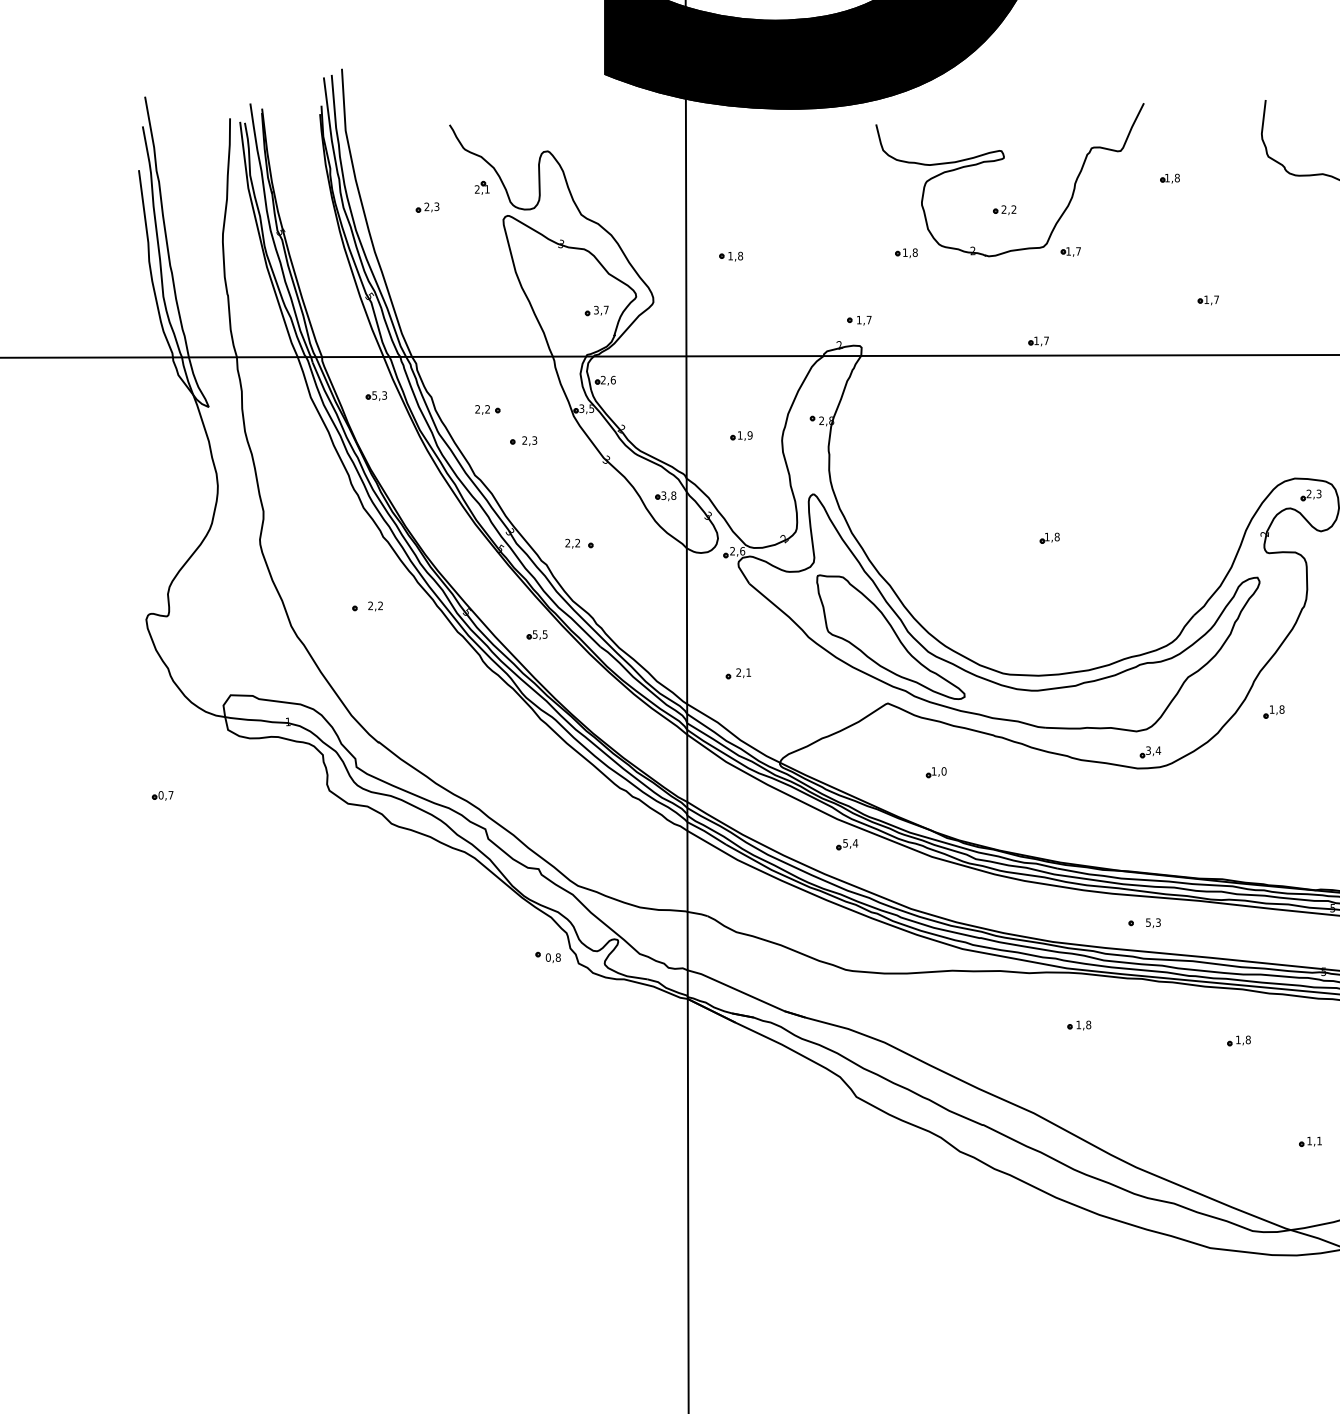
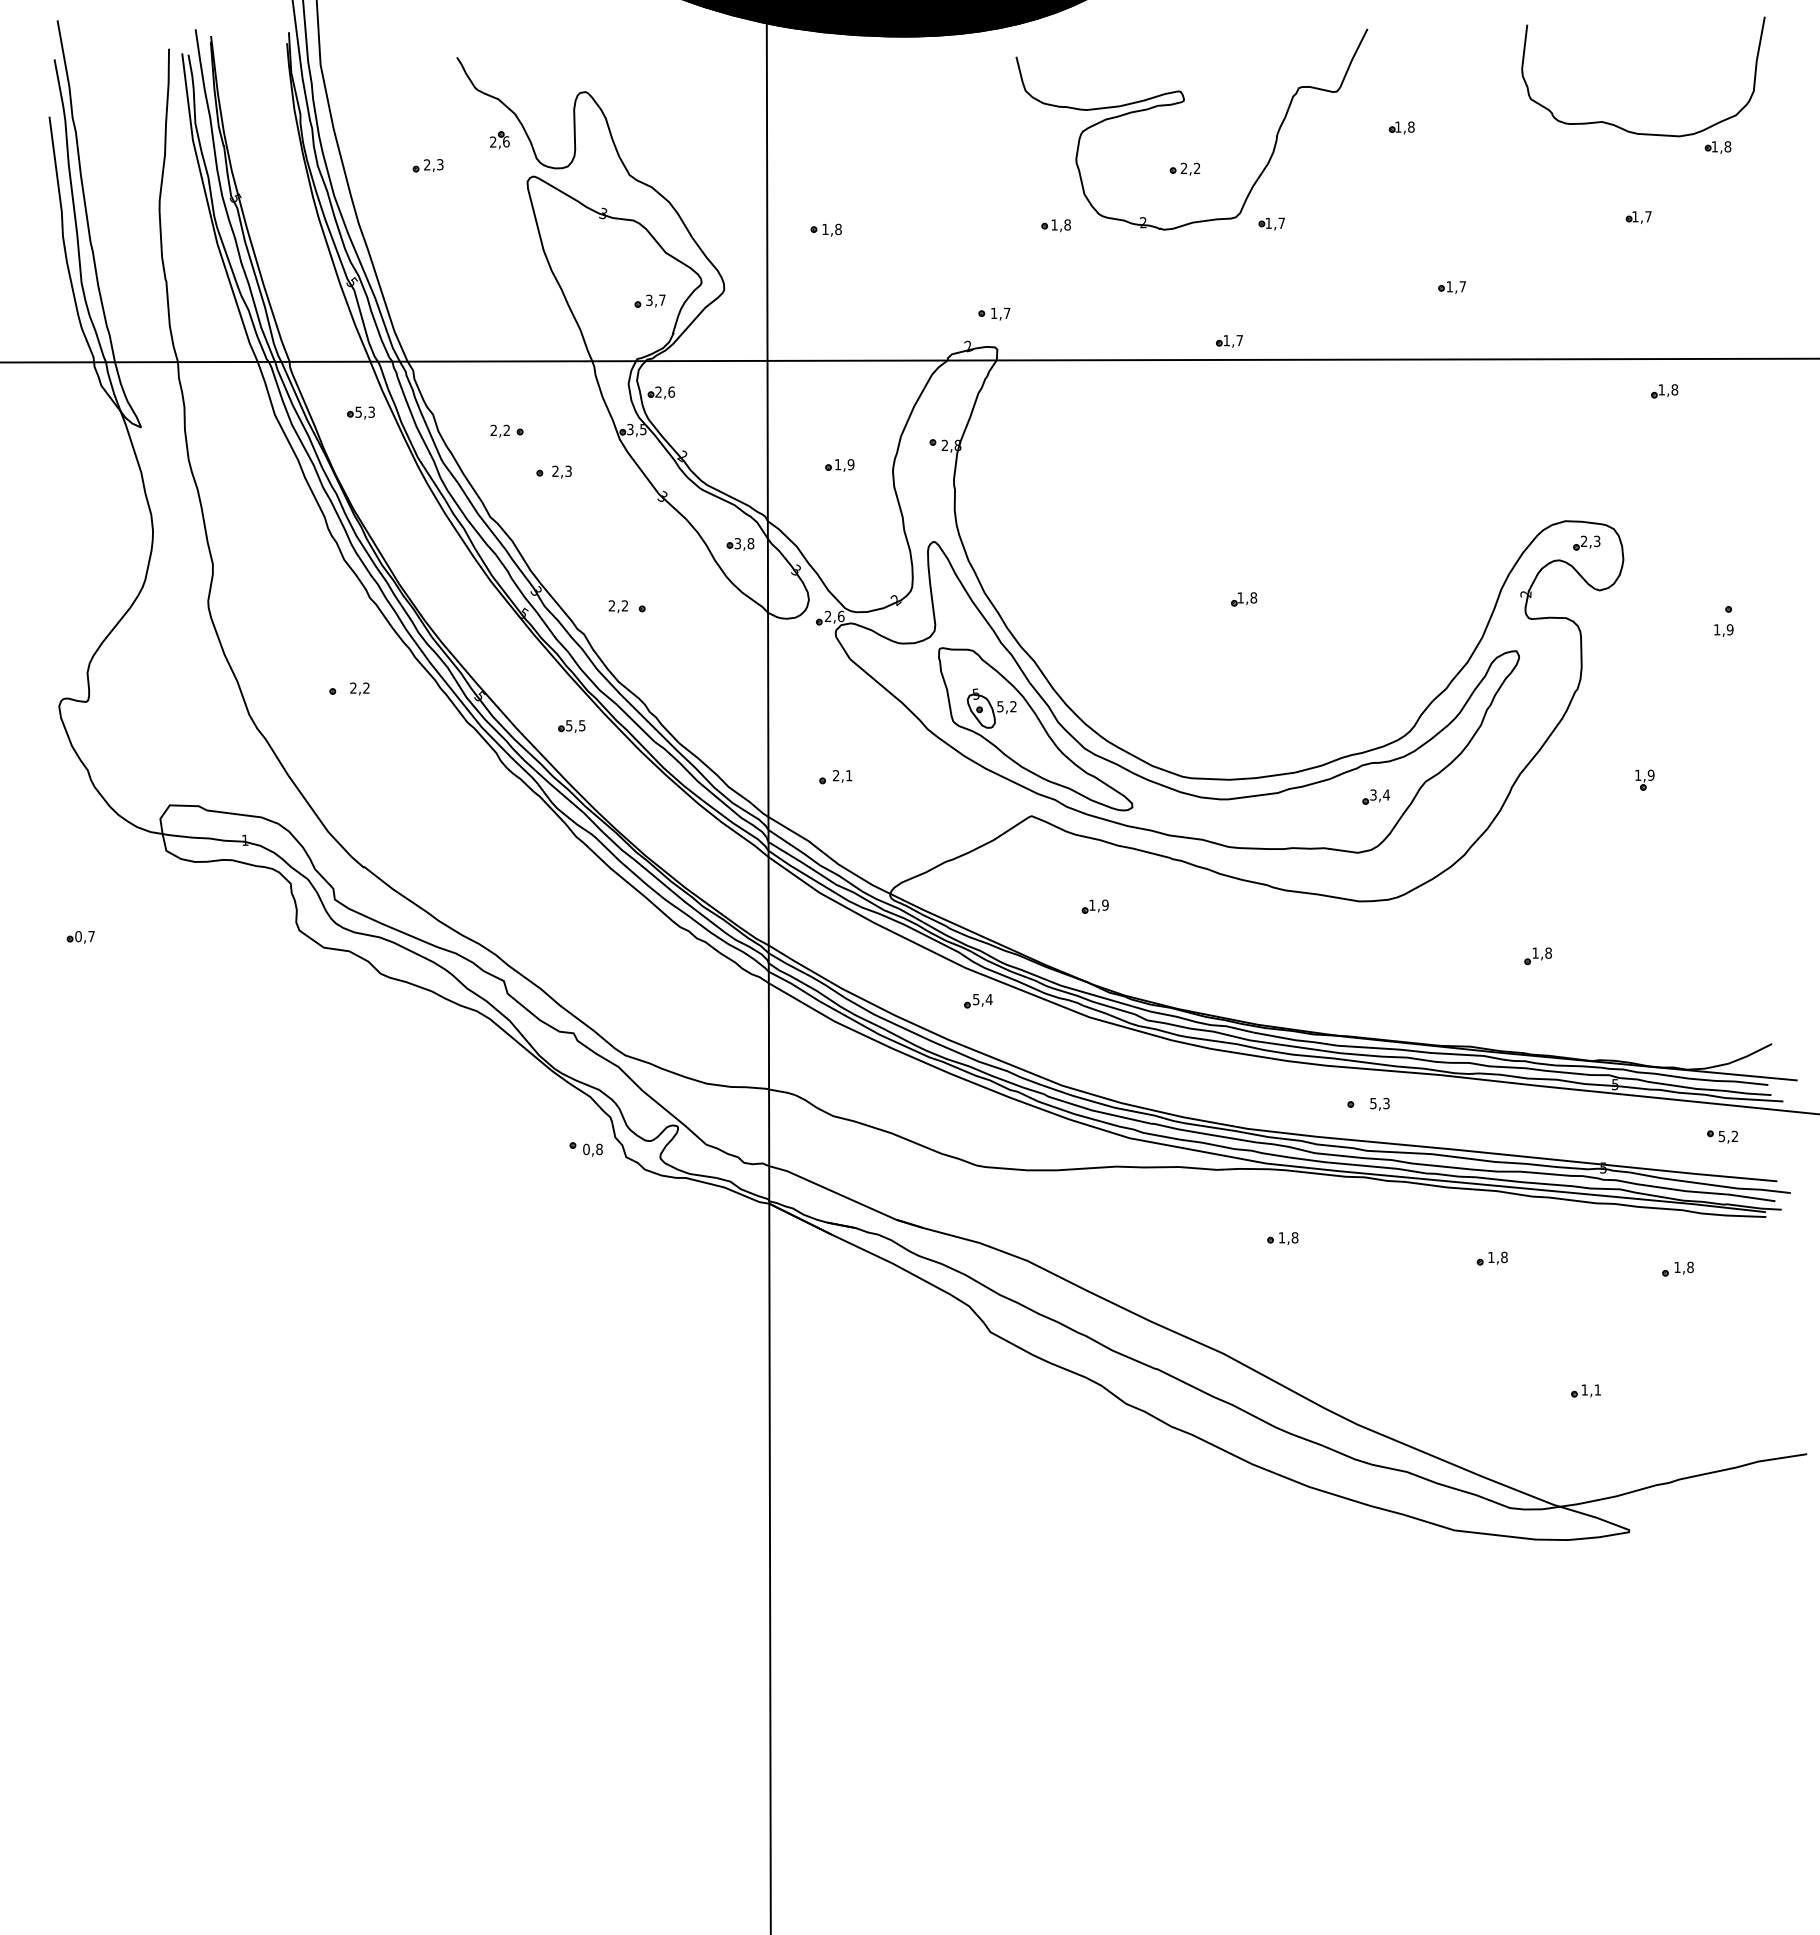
text: (487, 189) -> (506, 141), 2,1 -> 2,6
part: (857, 621) -> (991, 708), added
part: (1273, 712) -> (1537, 956), moved
part: (1150, 751) -> (1376, 796), moved
text: (944, 771) -> (1105, 905), 1,0 -> 1,9

